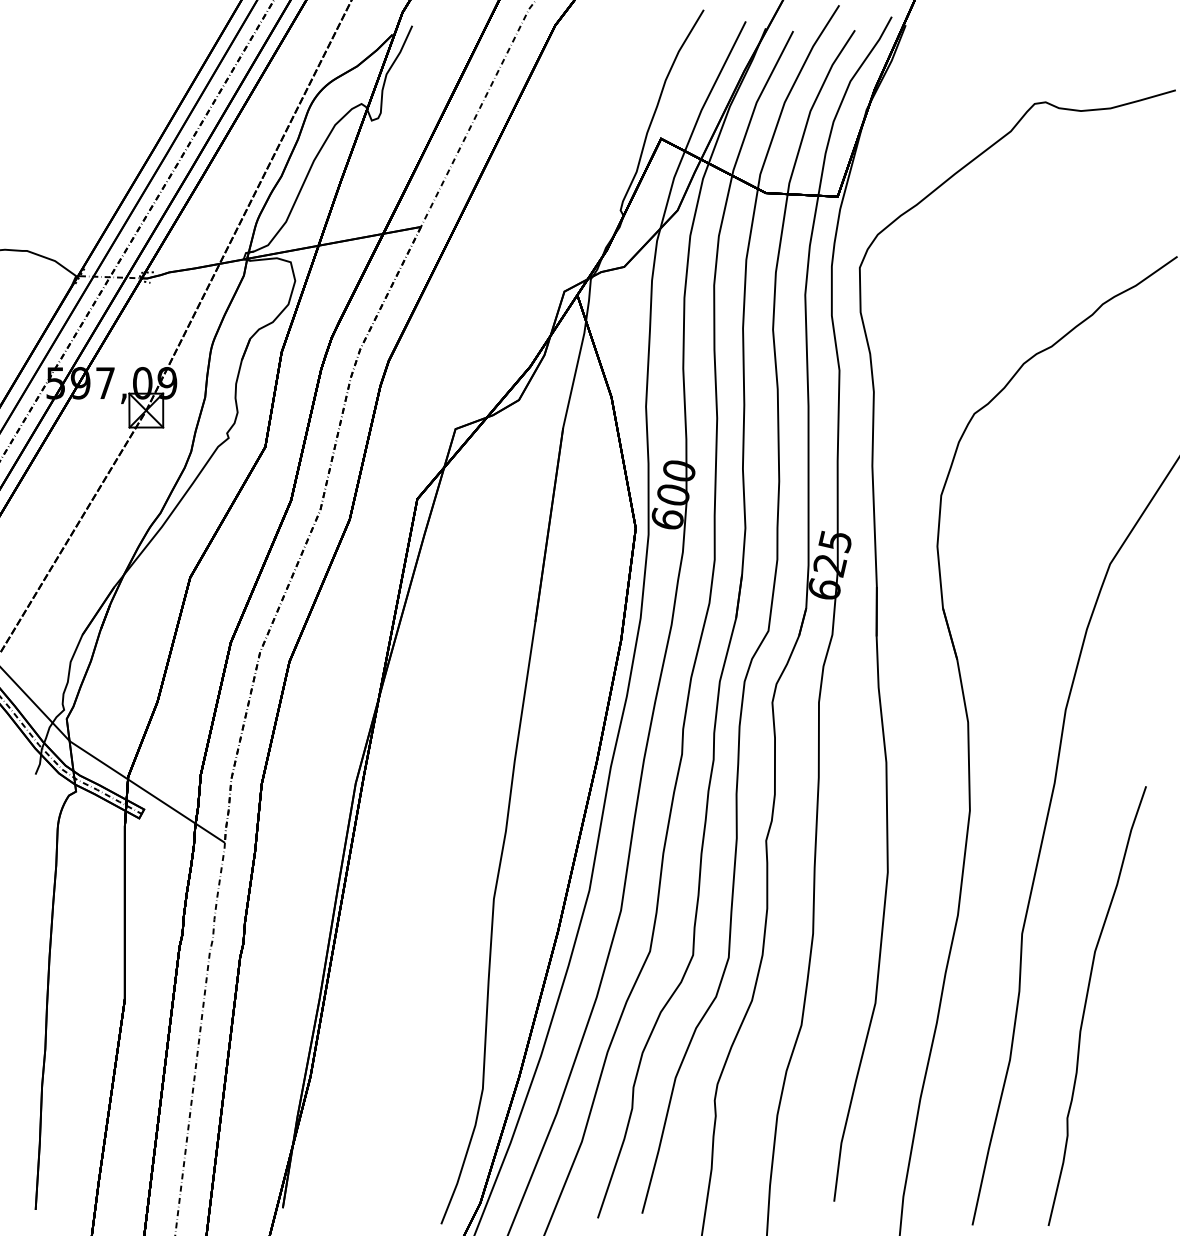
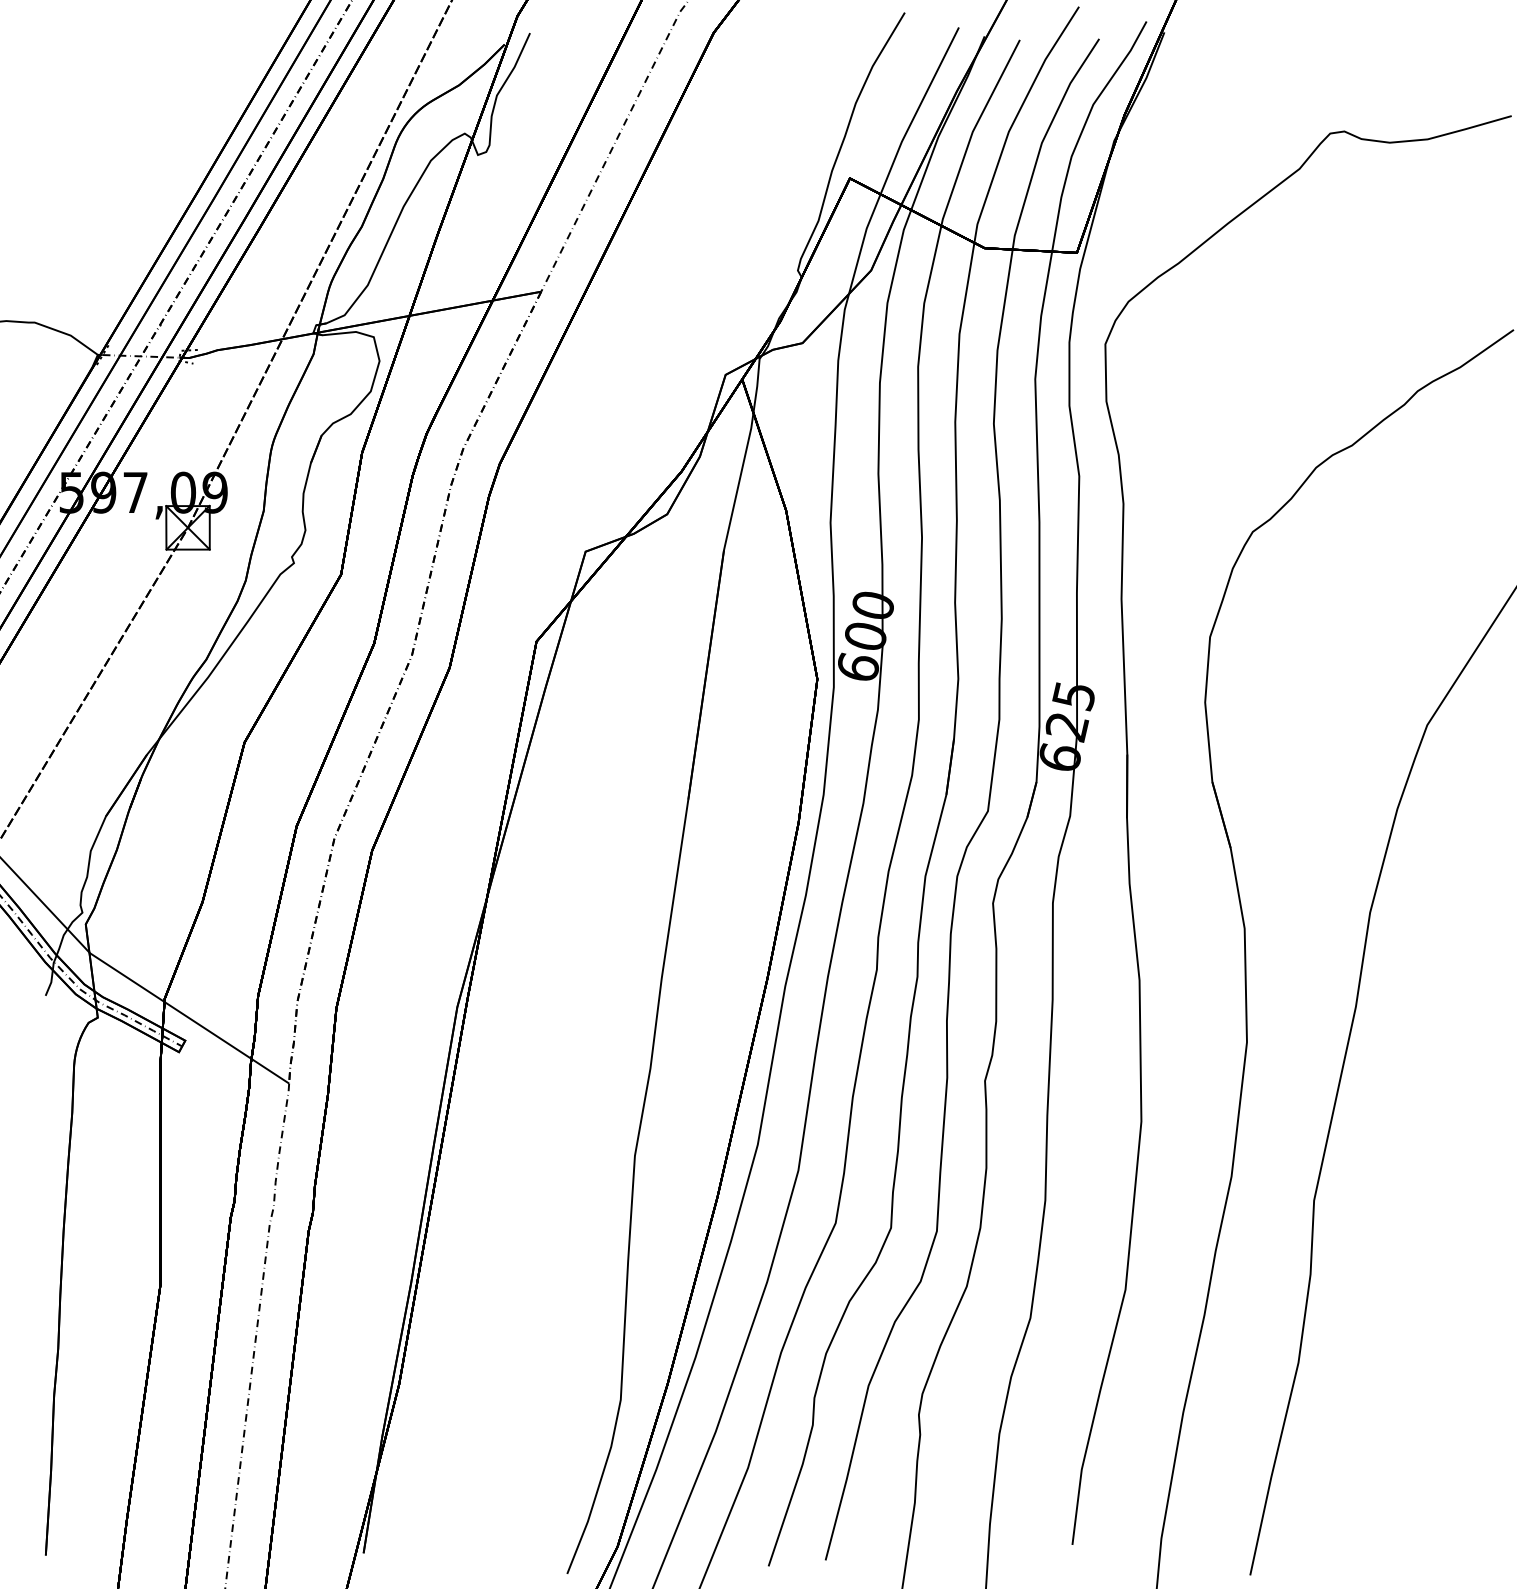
curve: (1086, 1005) -> (1396, 1292), removed

